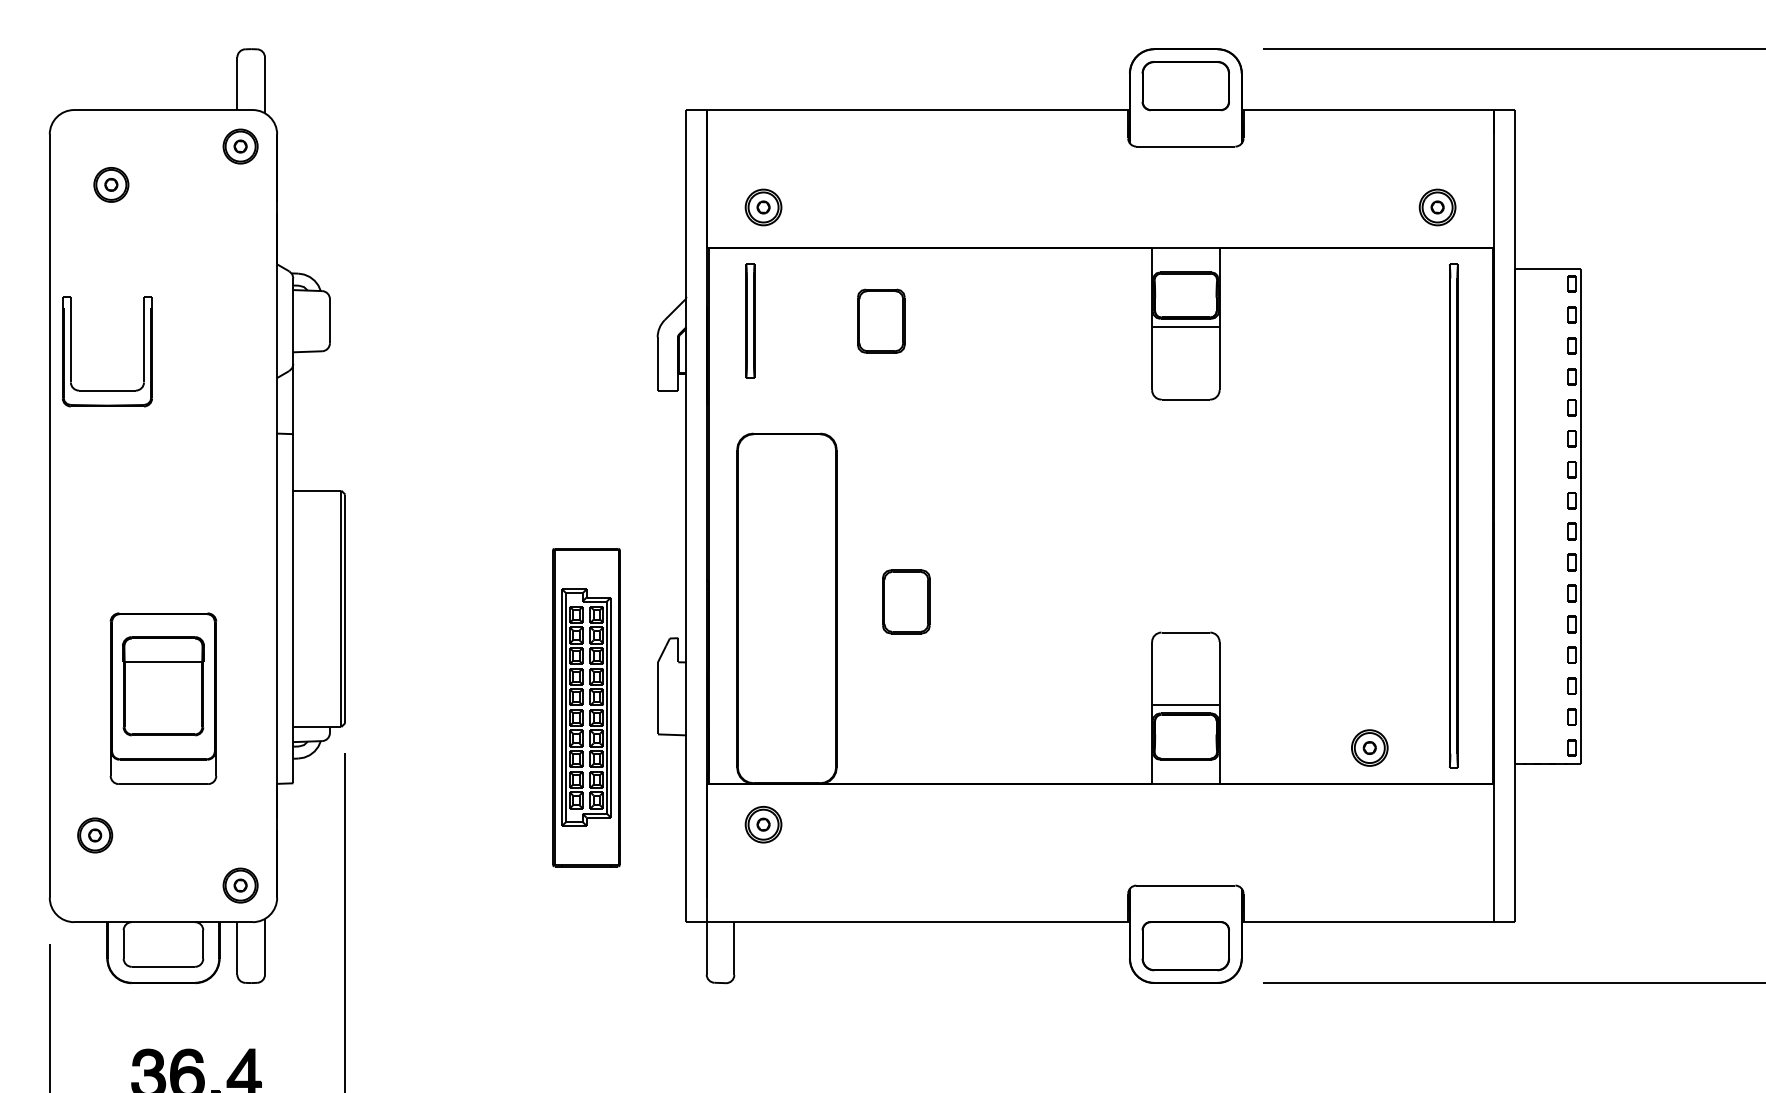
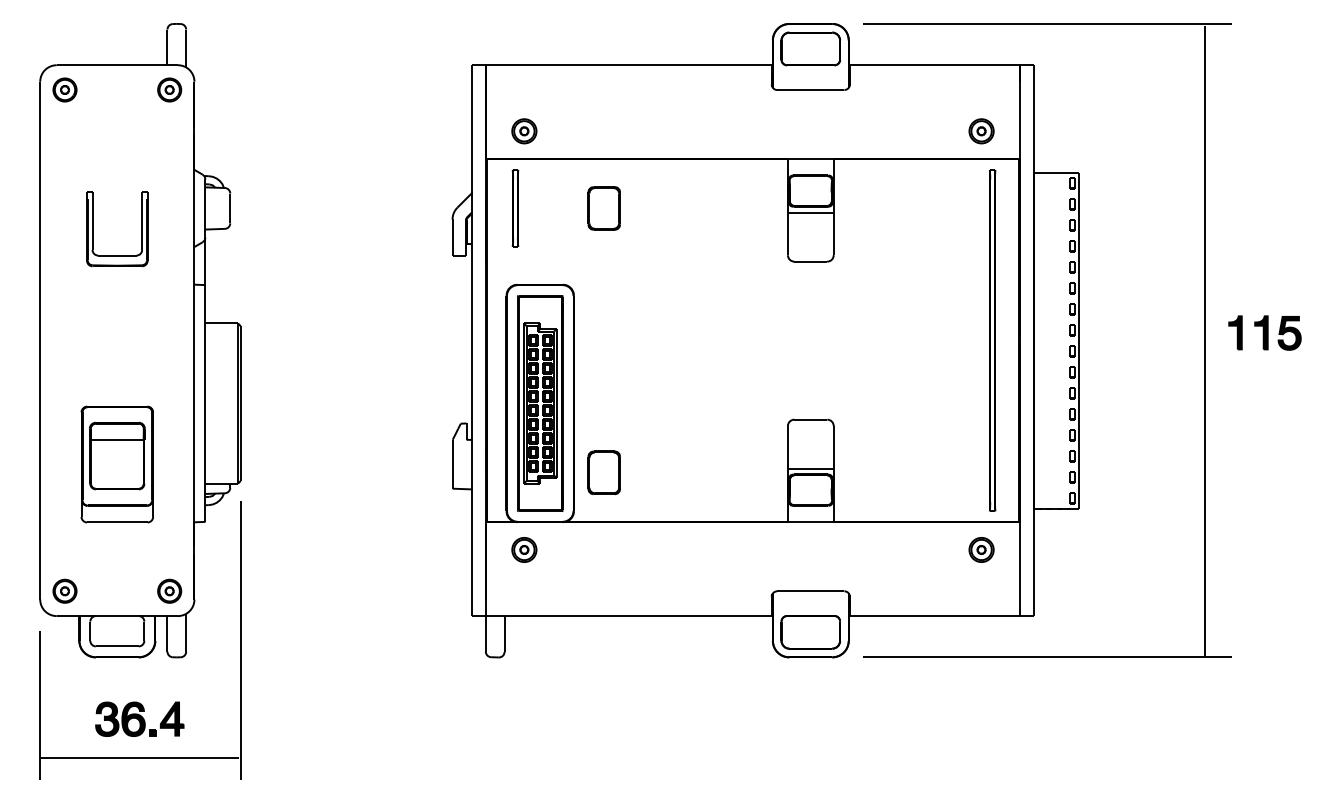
part: (110, 184) -> (64, 89), moved
part: (72, 352) -> (93, 229), moved
part: (905, 601) -> (603, 472), moved
part: (585, 707) -> (539, 403), moved
part: (1369, 747) -> (981, 549), moved
part: (94, 834) -> (64, 590), moved

